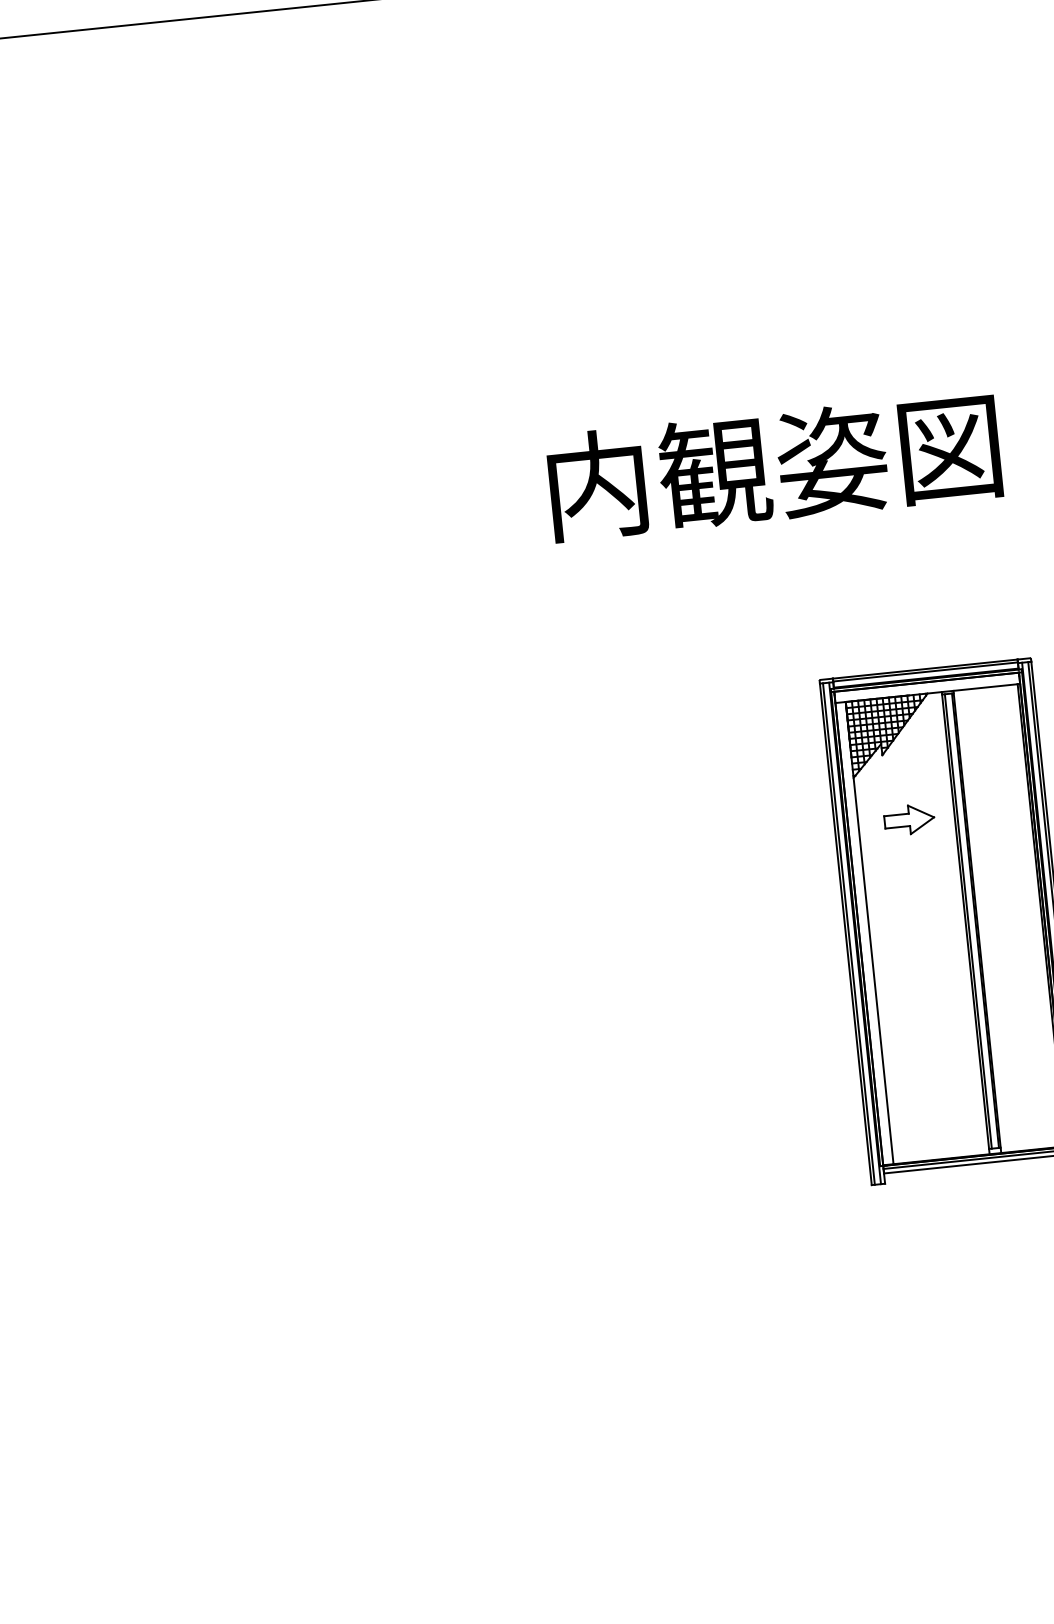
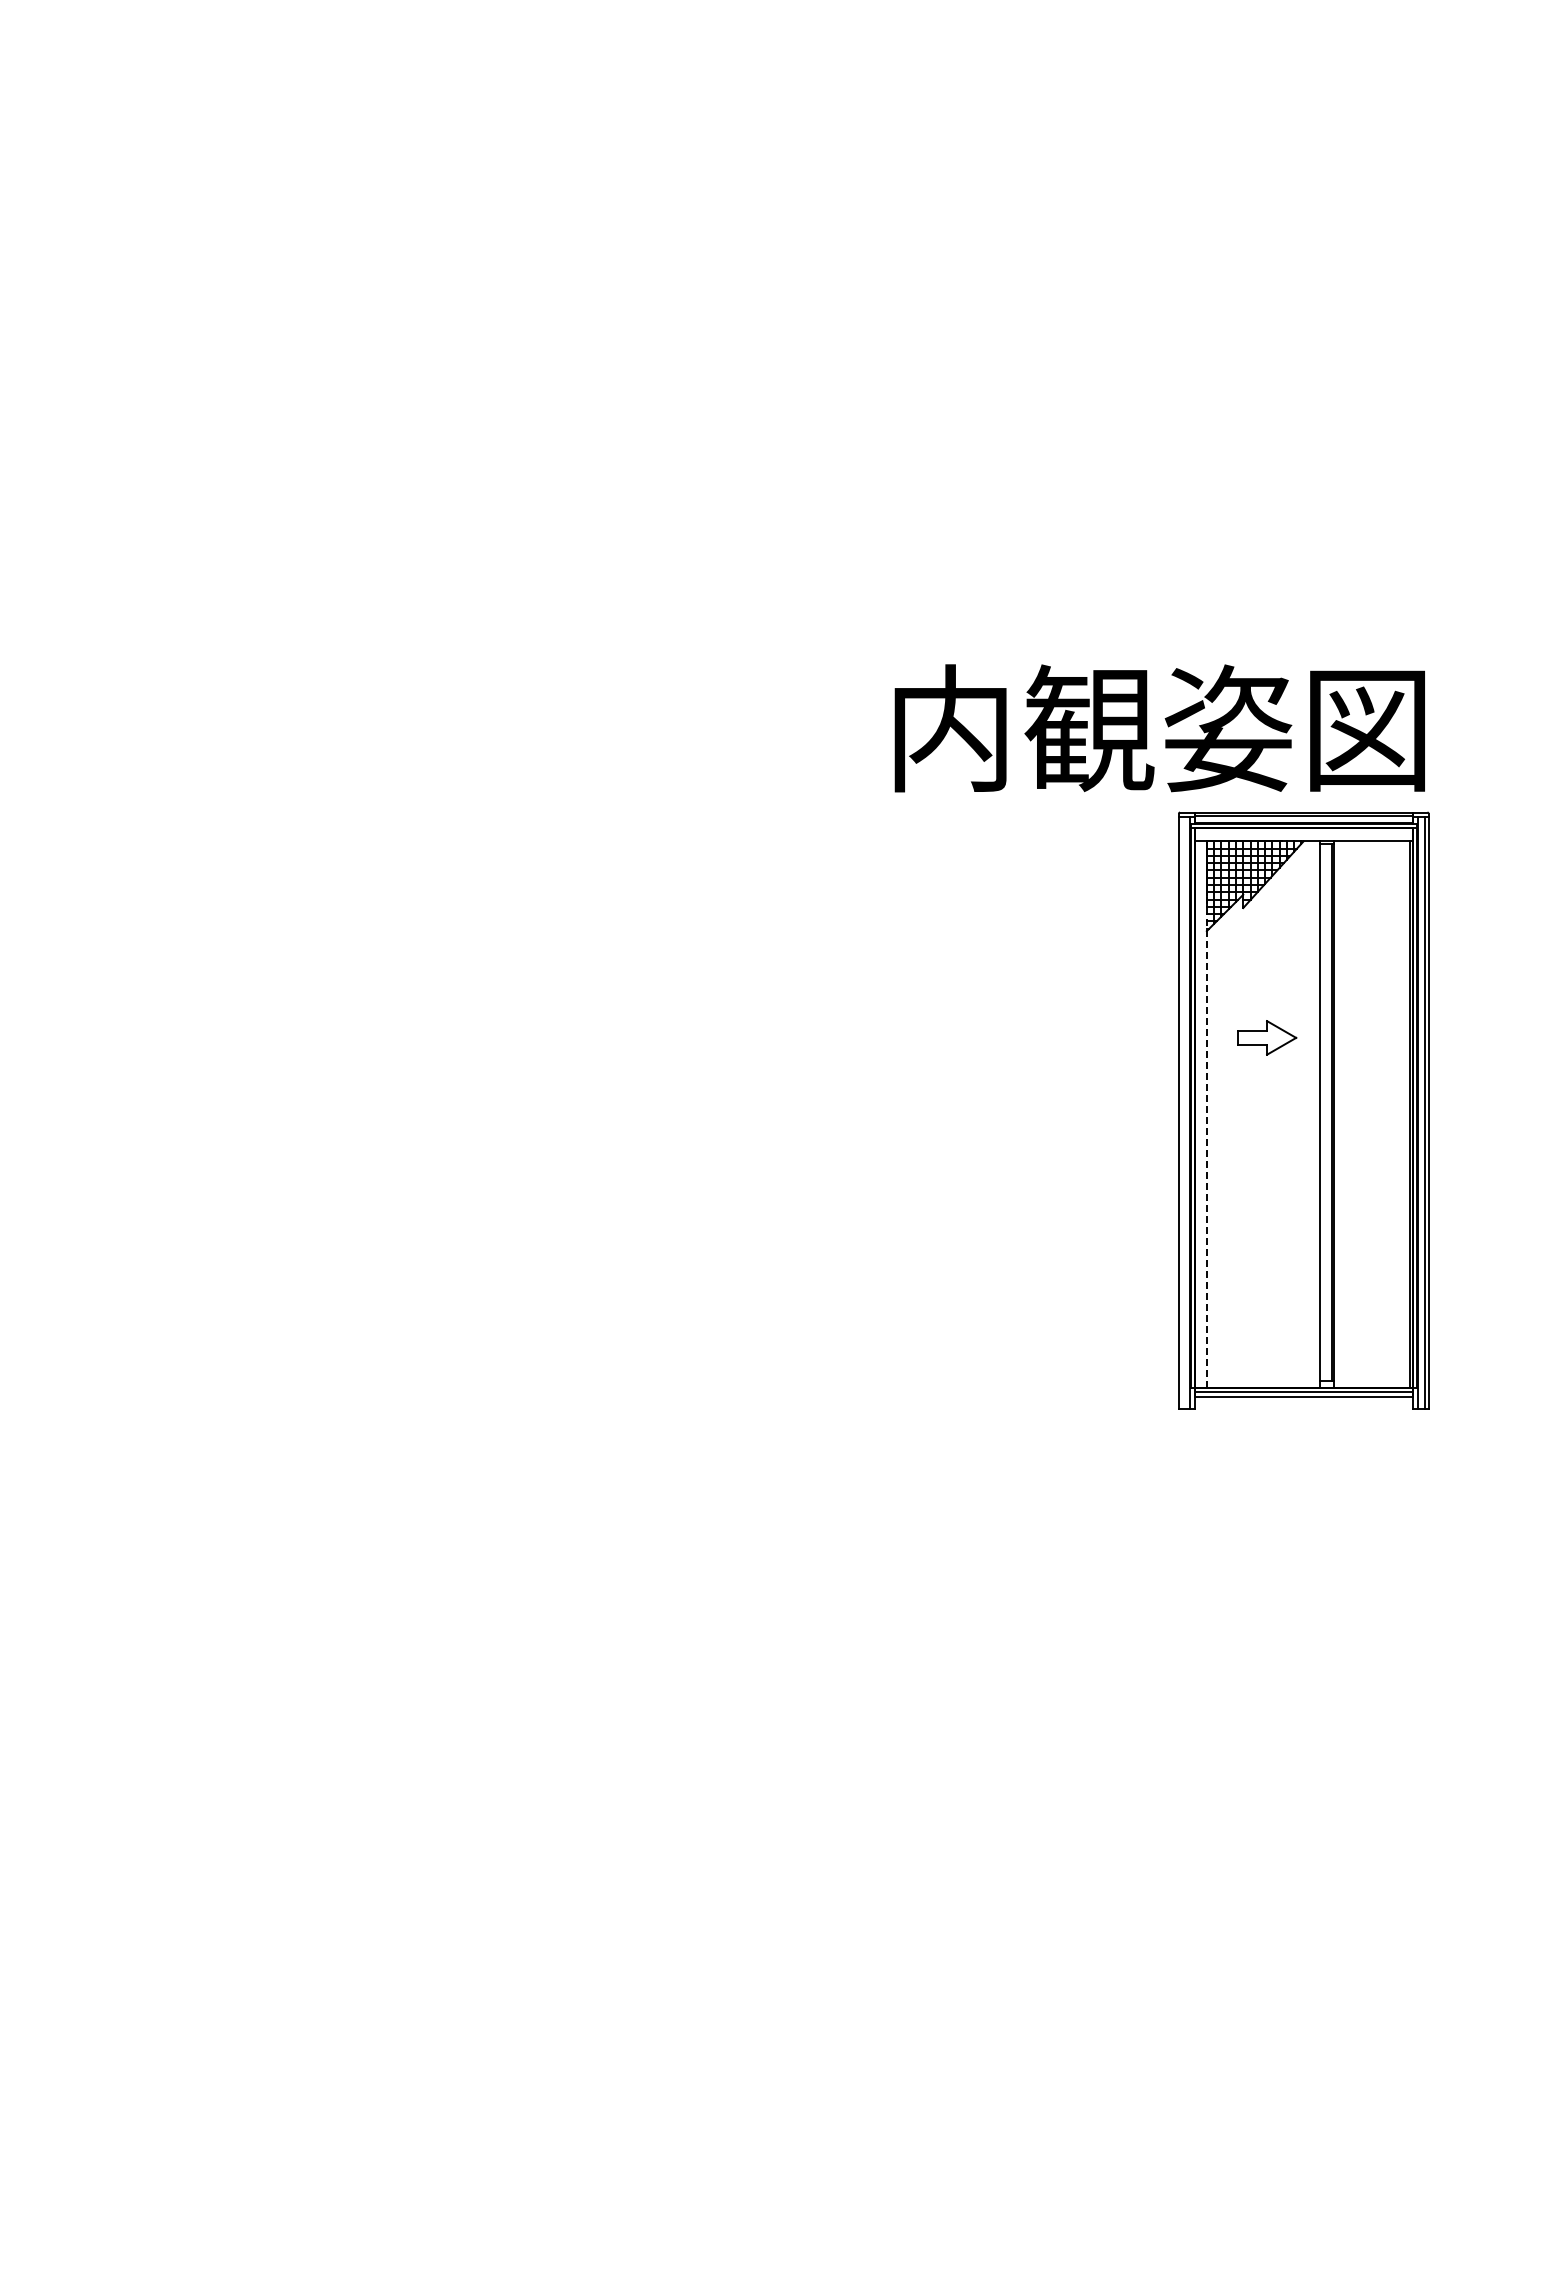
text: (774, 466) -> (1159, 728), moved
part: (909, 819) -> (1267, 1037), moved
line: (968, 921) -> (1323, 1112), removed
line: (869, 932) -> (1206, 1113), solid -> dashed
line: (848, 933) -> (1182, 1112), removed

